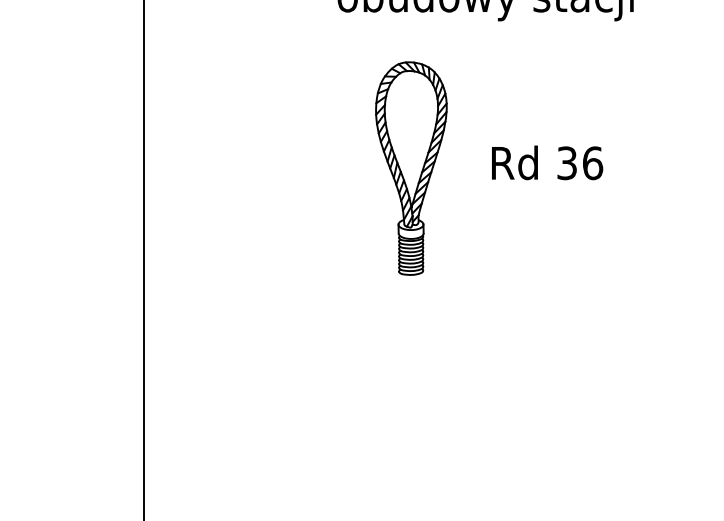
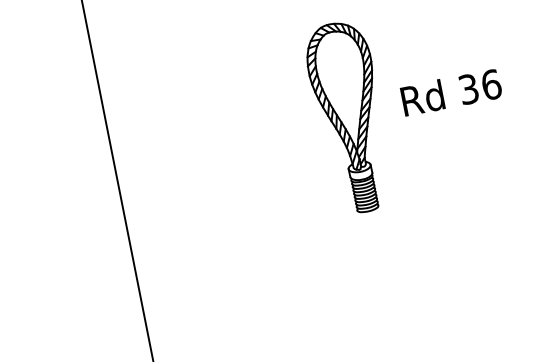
text: (547, 162) -> (451, 92), moved

